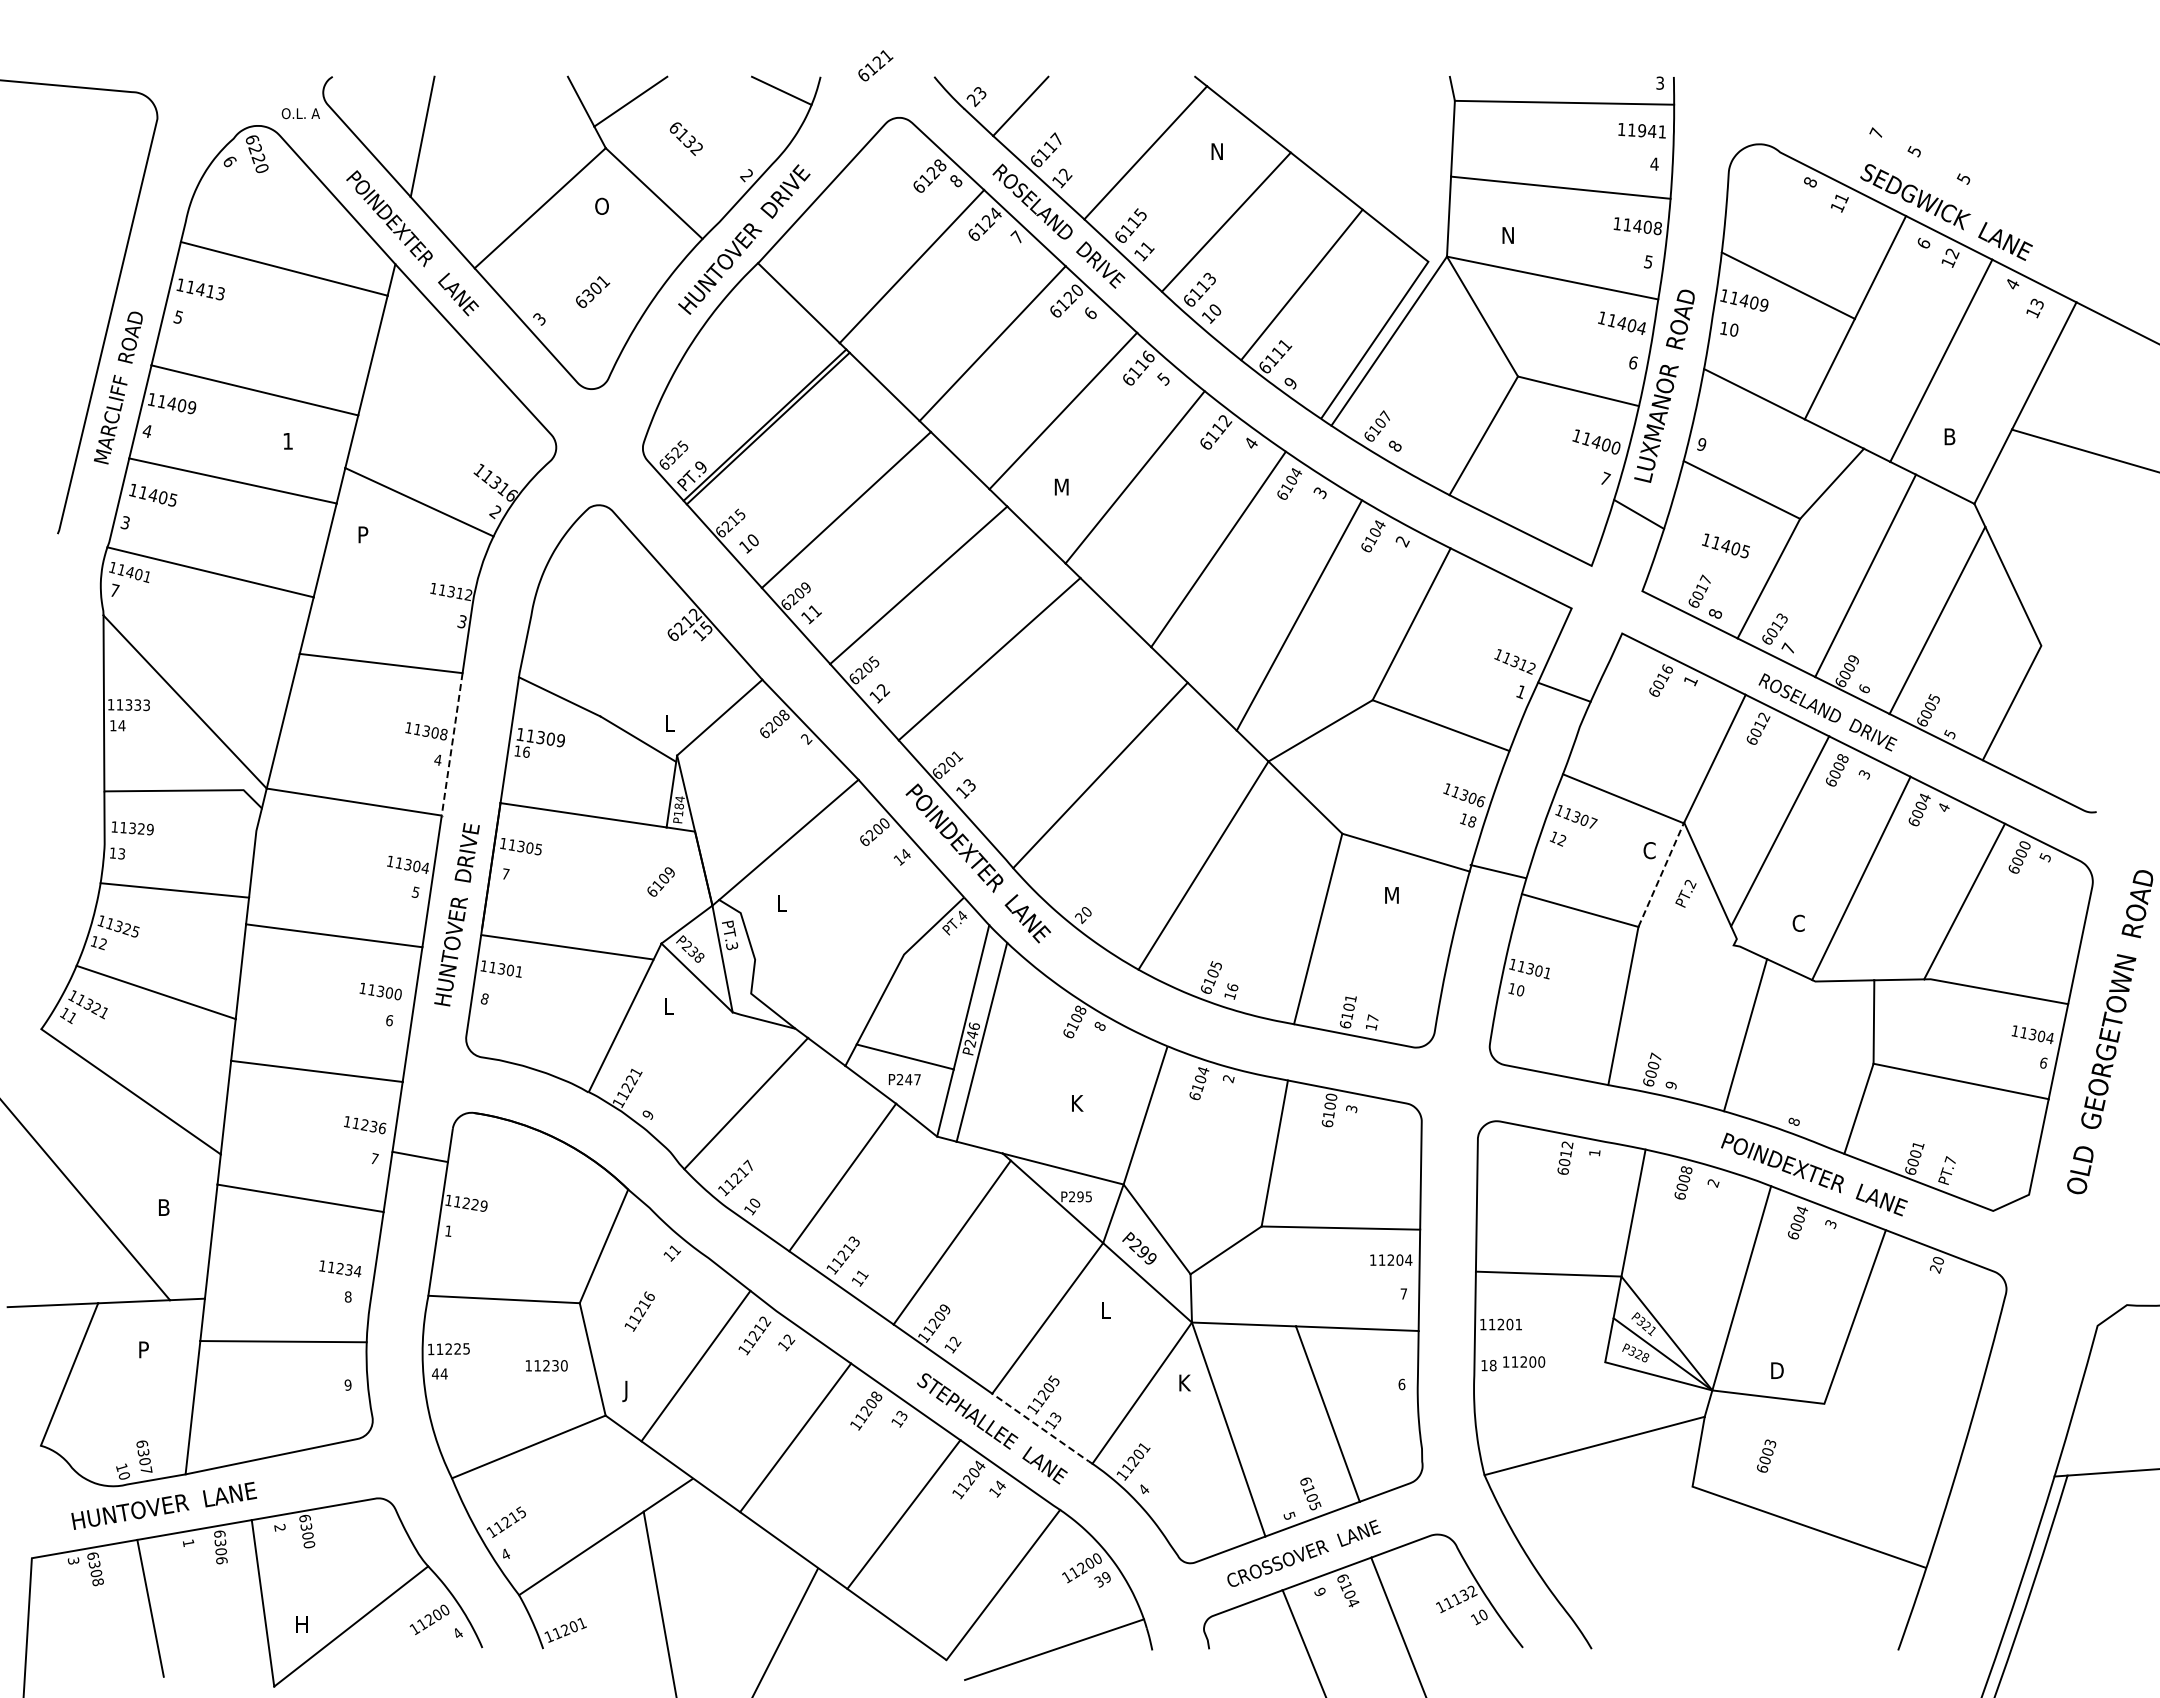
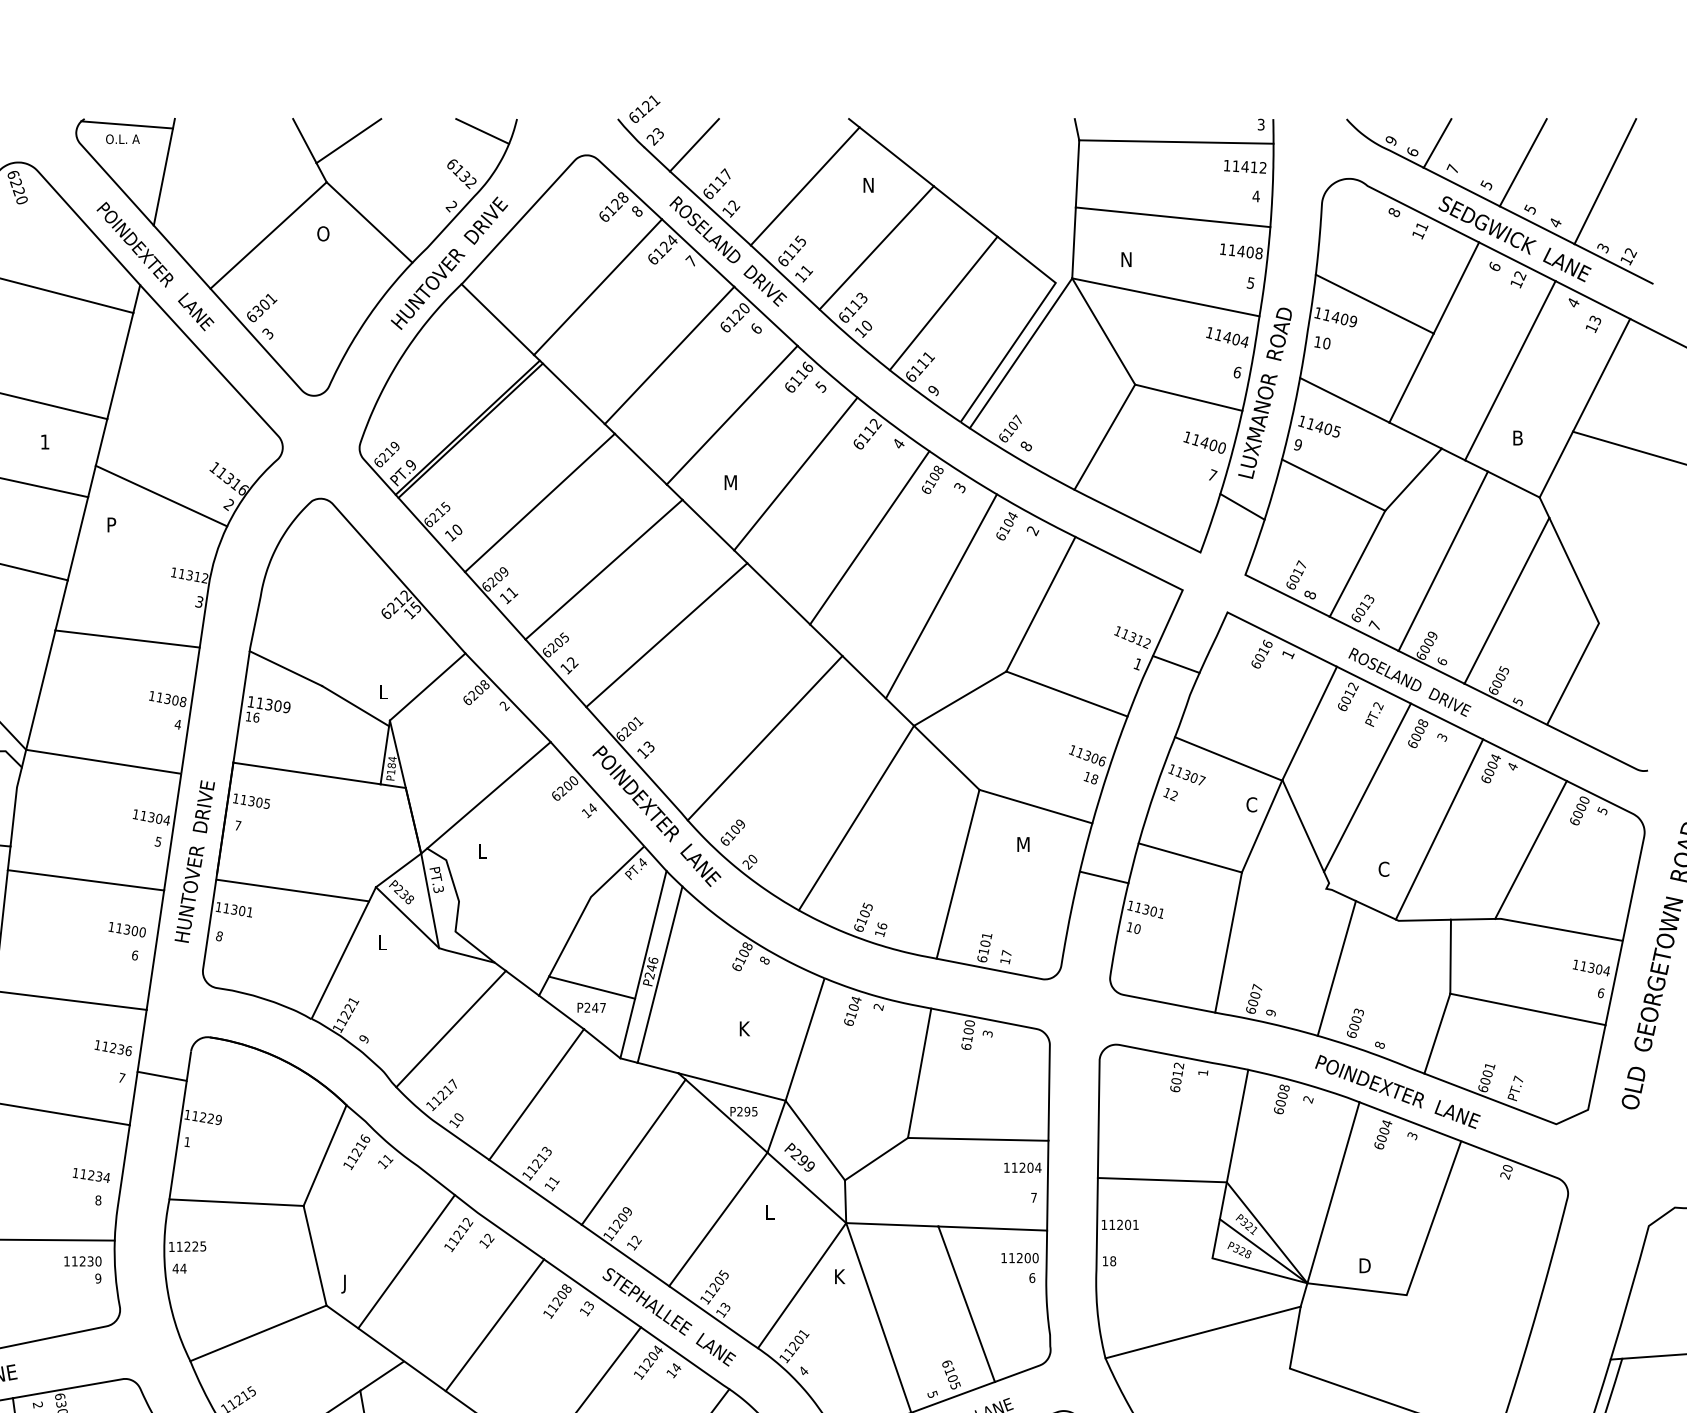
text: (875, 65) -> (644, 108), moved
line: (380, 83) -> (127, 124), added
text: (300, 113) -> (122, 139), moved
text: (1651, 131) -> (1253, 167), 11941 -> 11412
text: (686, 138) -> (462, 173), moved
part: (1929, 169) -> (1499, 201), added
text: (593, 291) -> (262, 307), moved
text: (676, 452) -> (389, 451), 6525 -> 6219
text: (1295, 472) -> (937, 469), 6104 -> 6108
text: (1725, 545) -> (1319, 426), moved
line: (452, 745) -> (190, 711), dashed -> solid
line: (1497, 871) -> (1103, 877), moved
line: (1661, 875) -> (1262, 826), dashed -> solid
text: (660, 881) -> (732, 832), moved
text: (1685, 893) -> (1374, 714), moved
text: (639, 1311) -> (356, 1152), moved
text: (1524, 1361) -> (1020, 1257), moved
text: (546, 1365) -> (82, 1261), moved
line: (1043, 1429) -> (714, 1317), dashed -> solid
text: (1766, 1455) -> (1355, 1022), moved

